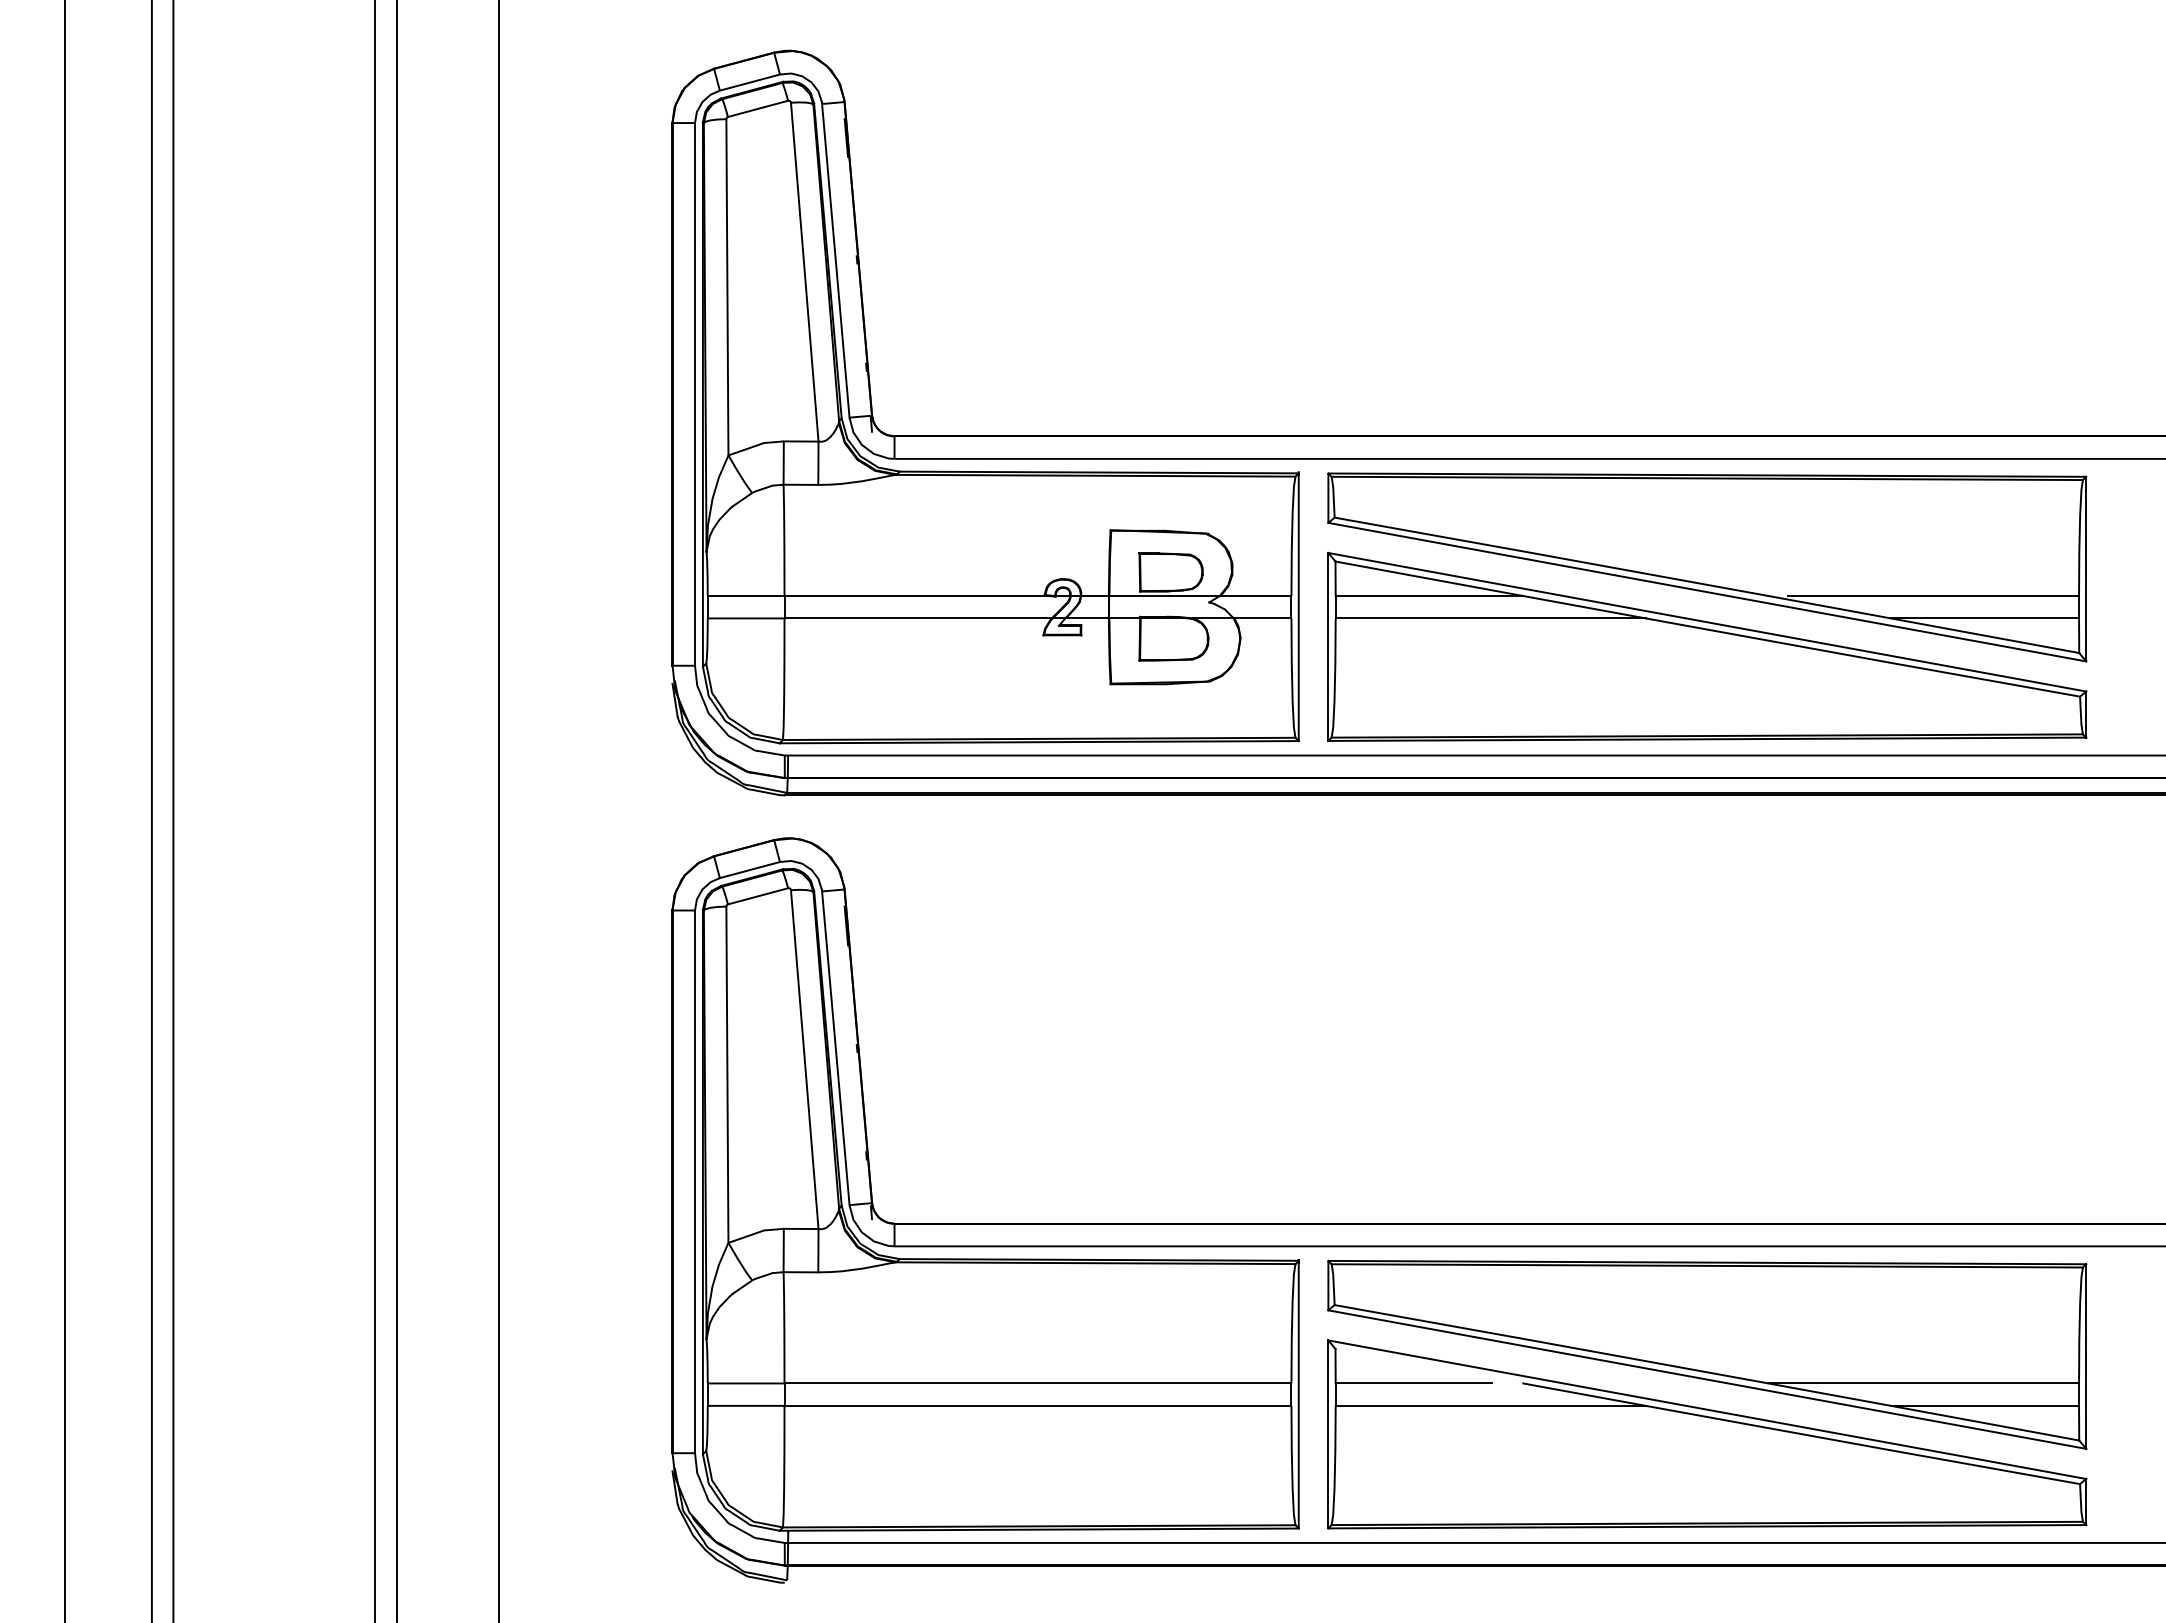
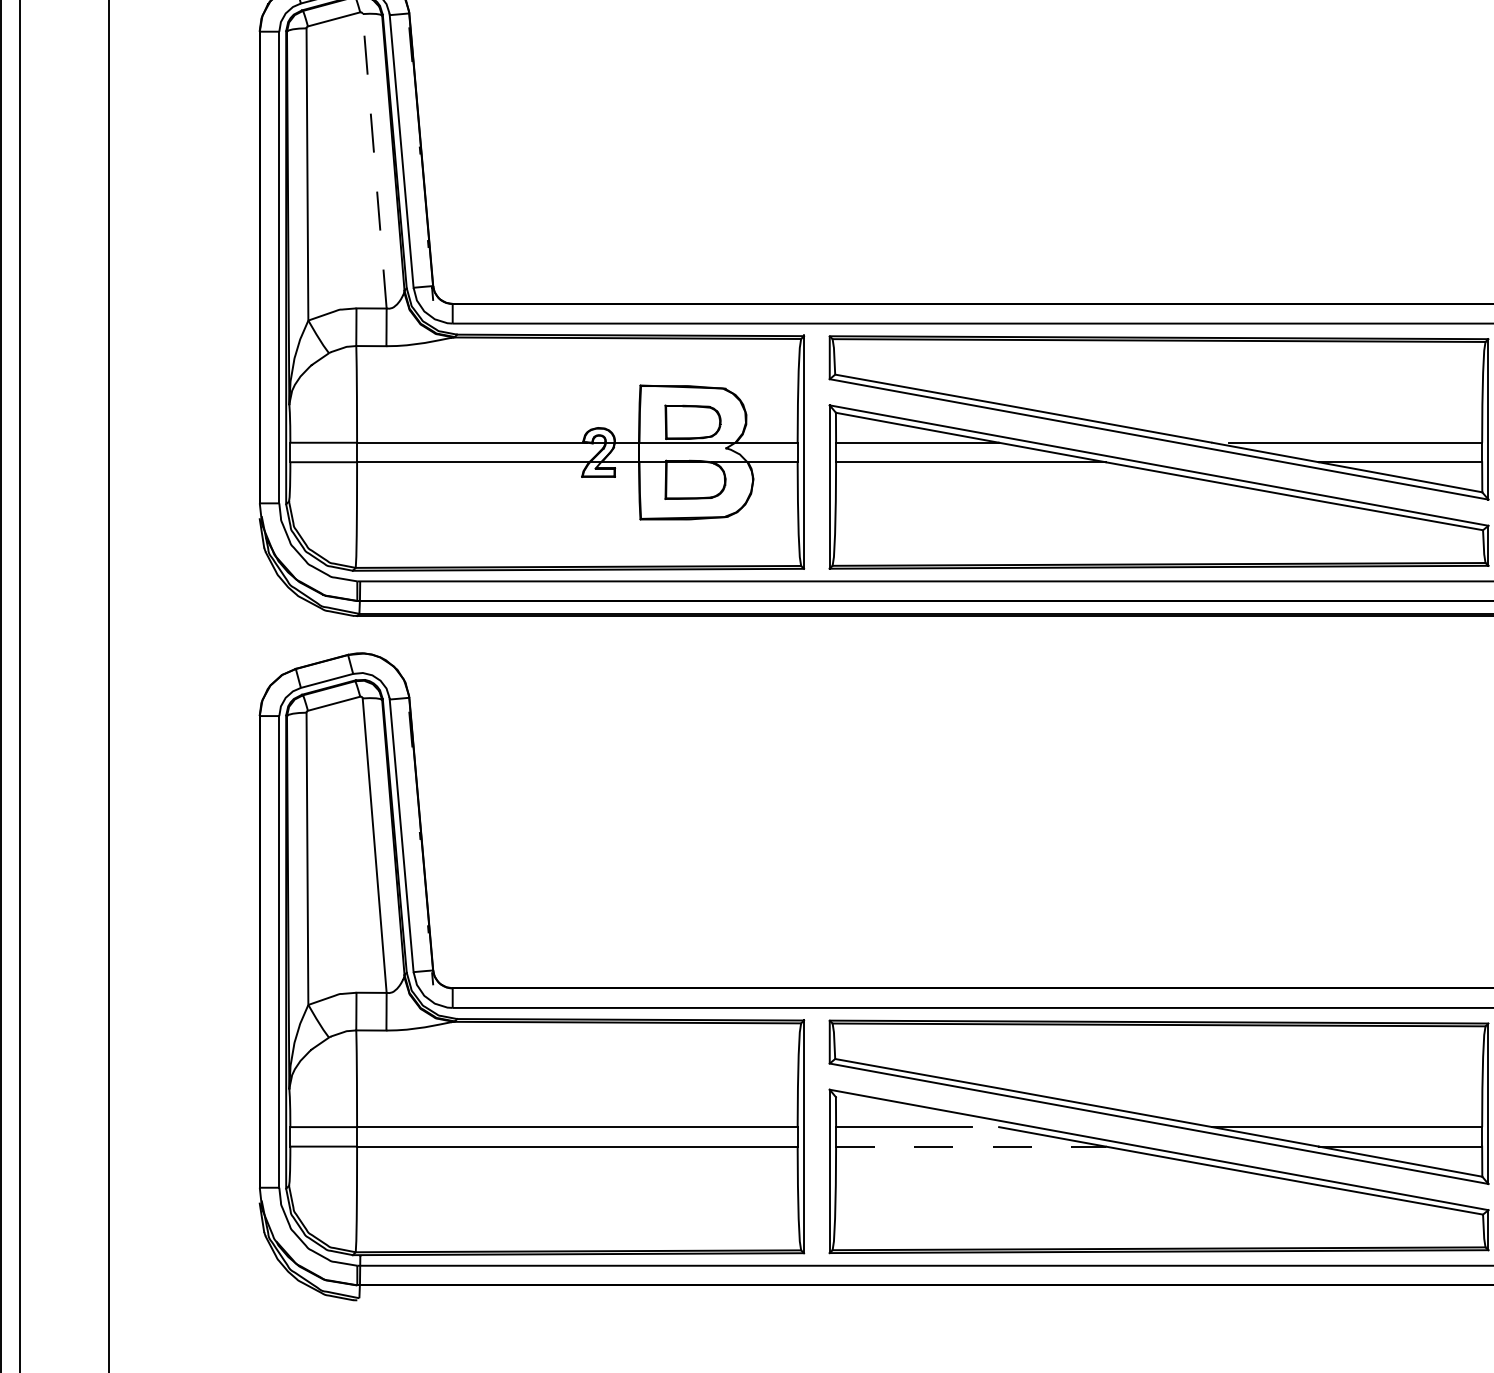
line: (804, 272) -> (374, 161), solid -> dashed
line: (1491, 1405) -> (971, 1146), solid -> dashed

